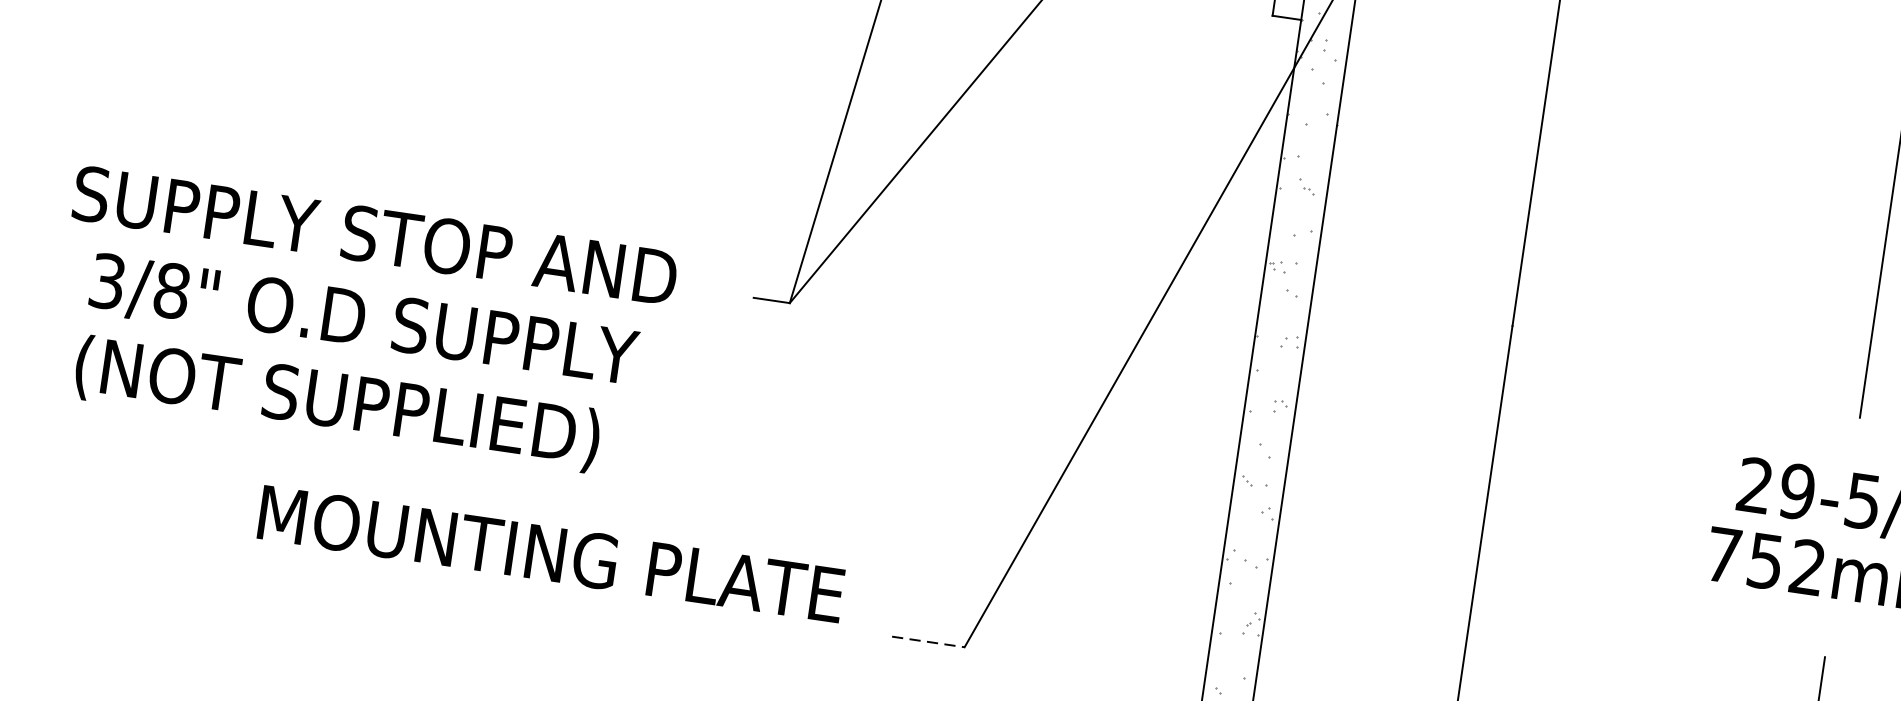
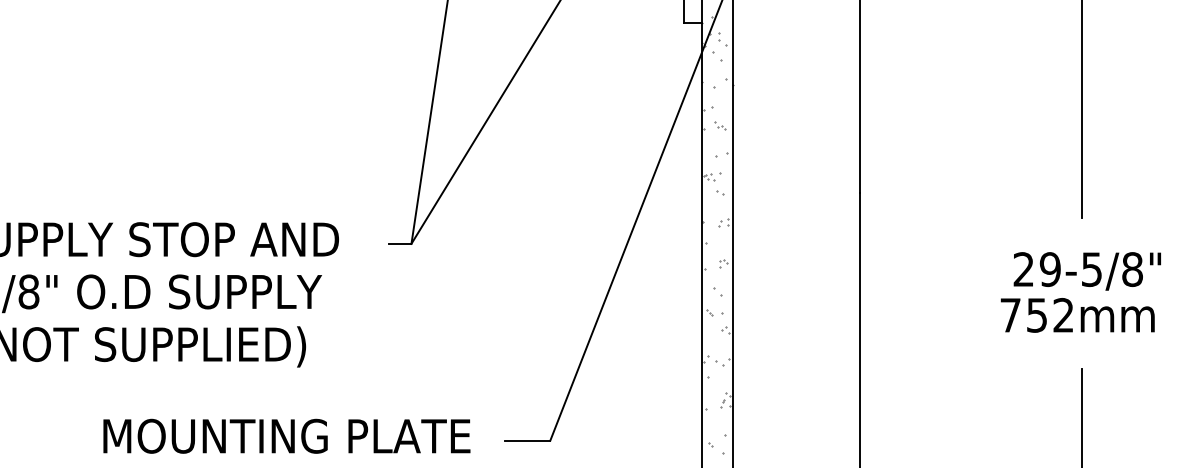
text: (550, 552) -> (286, 435), moved
line: (928, 641) -> (527, 440), dashed -> solid

